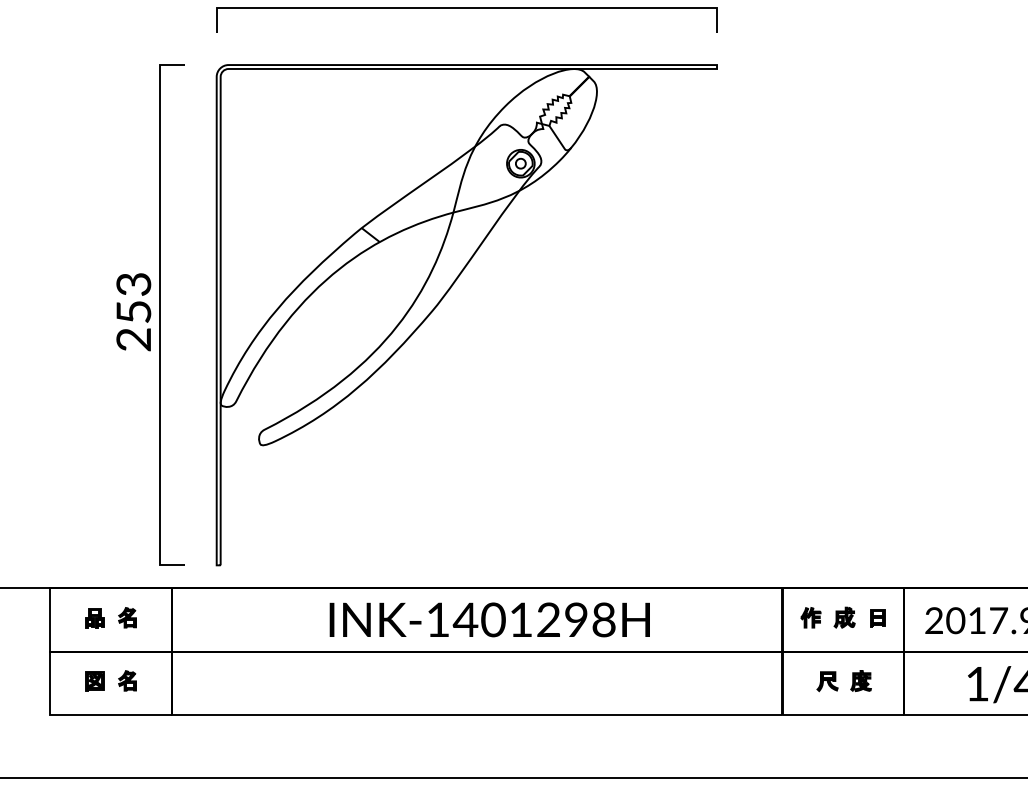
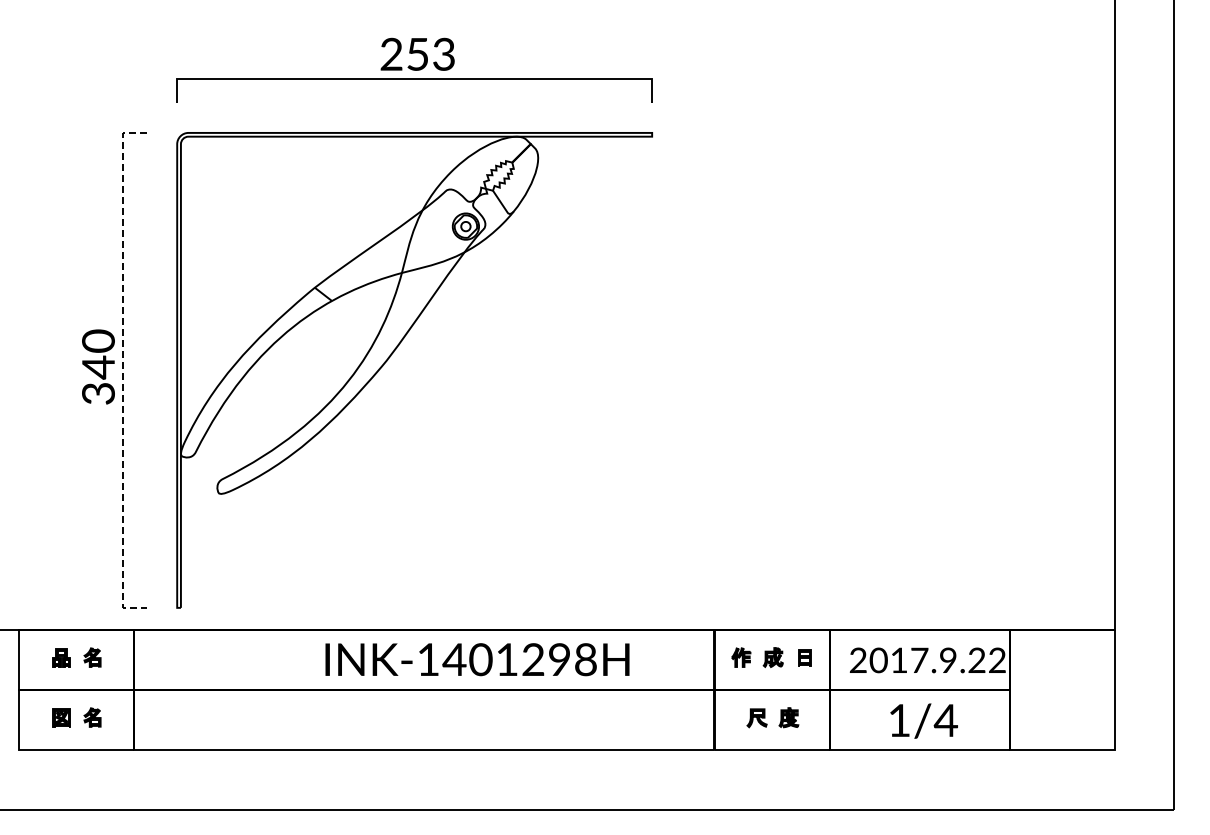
text: (133, 311) -> (98, 366), 253 -> 340
line: (160, 315) -> (123, 370), solid -> dashed
text: (489, 619) -> (477, 659), moved

